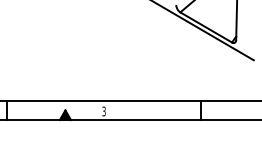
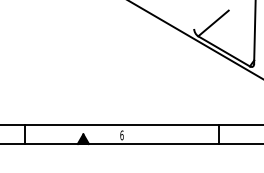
text: (103, 111) -> (121, 135), 3 -> 6

